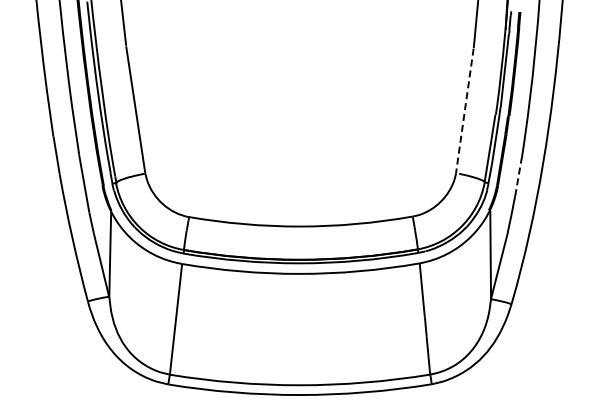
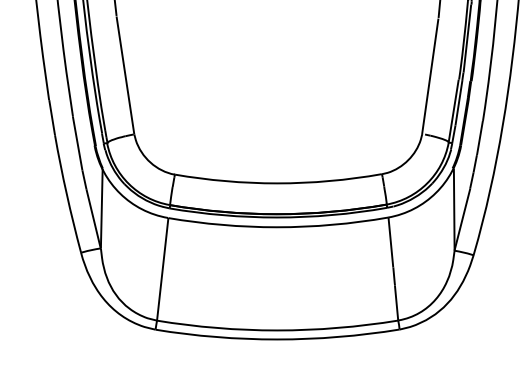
line: (464, 110) -> (430, 75), dashed -> solid
line: (518, 177) -> (480, 137), dashed -> solid

